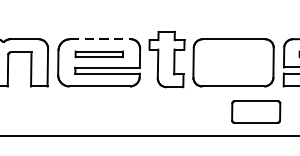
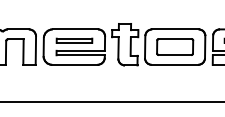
line: (100, 39) -> (75, 29), dashed -> solid
part: (256, 111) -> (175, 46), moved

